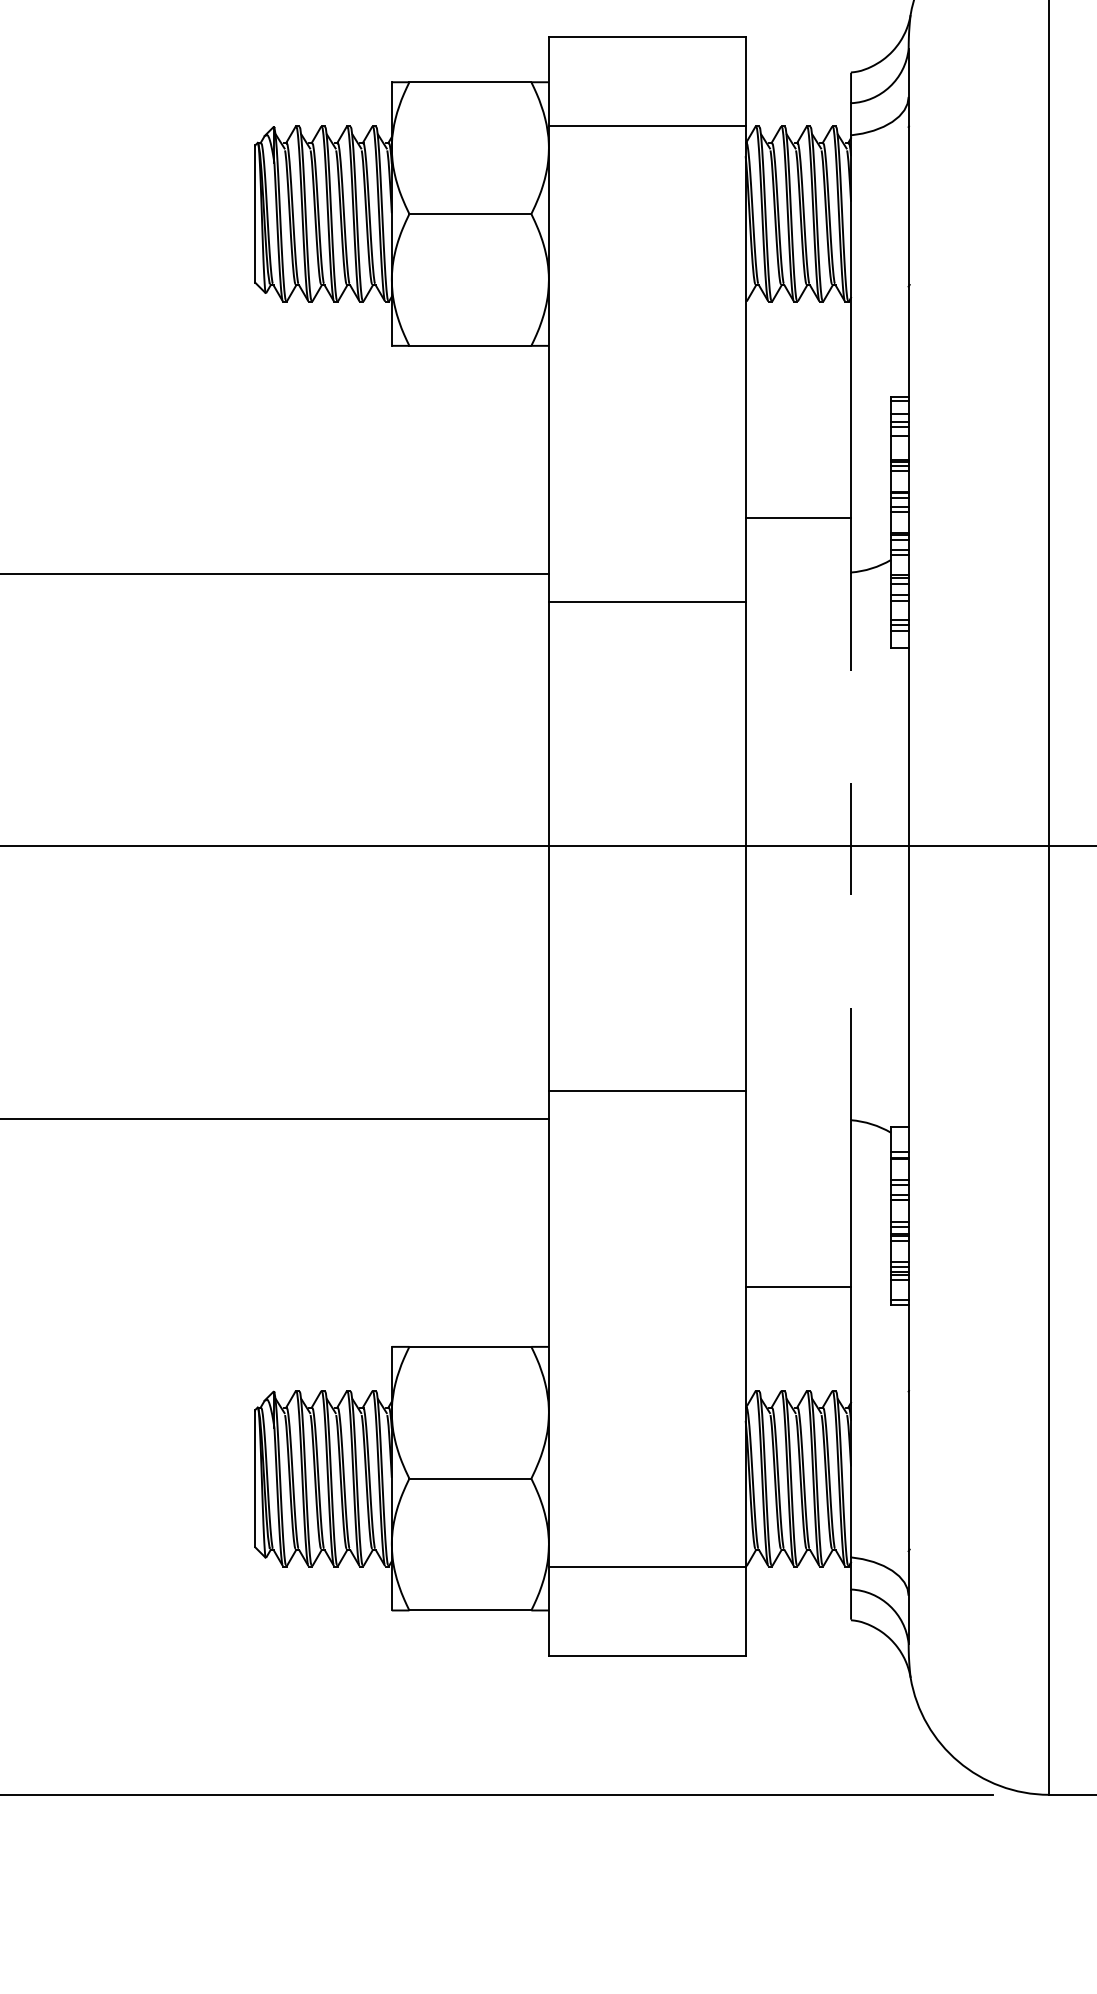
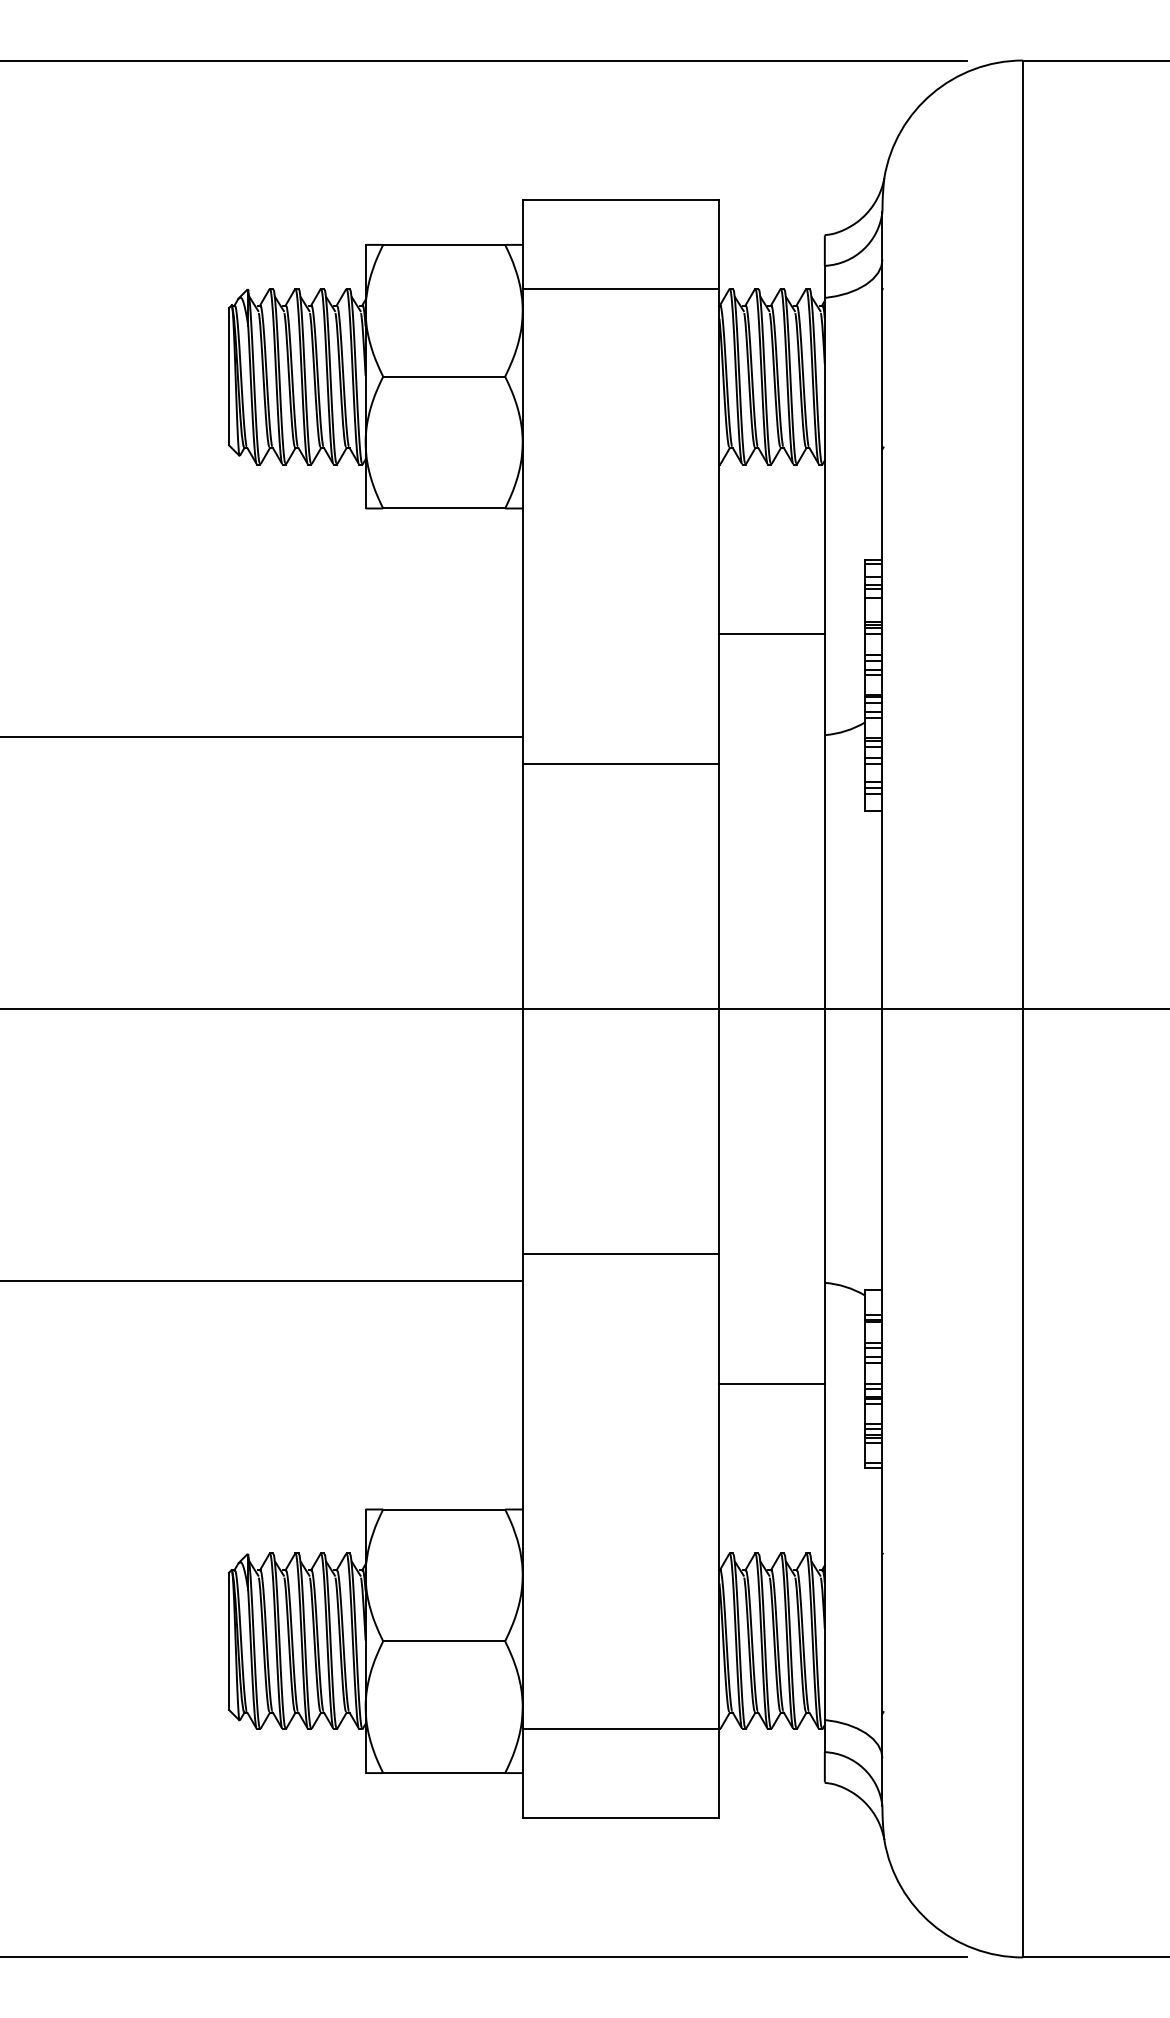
line: (797, 517) -> (771, 634), moved
line: (850, 845) -> (824, 1008), dashed -> solid
line: (797, 1286) -> (771, 1383), moved

